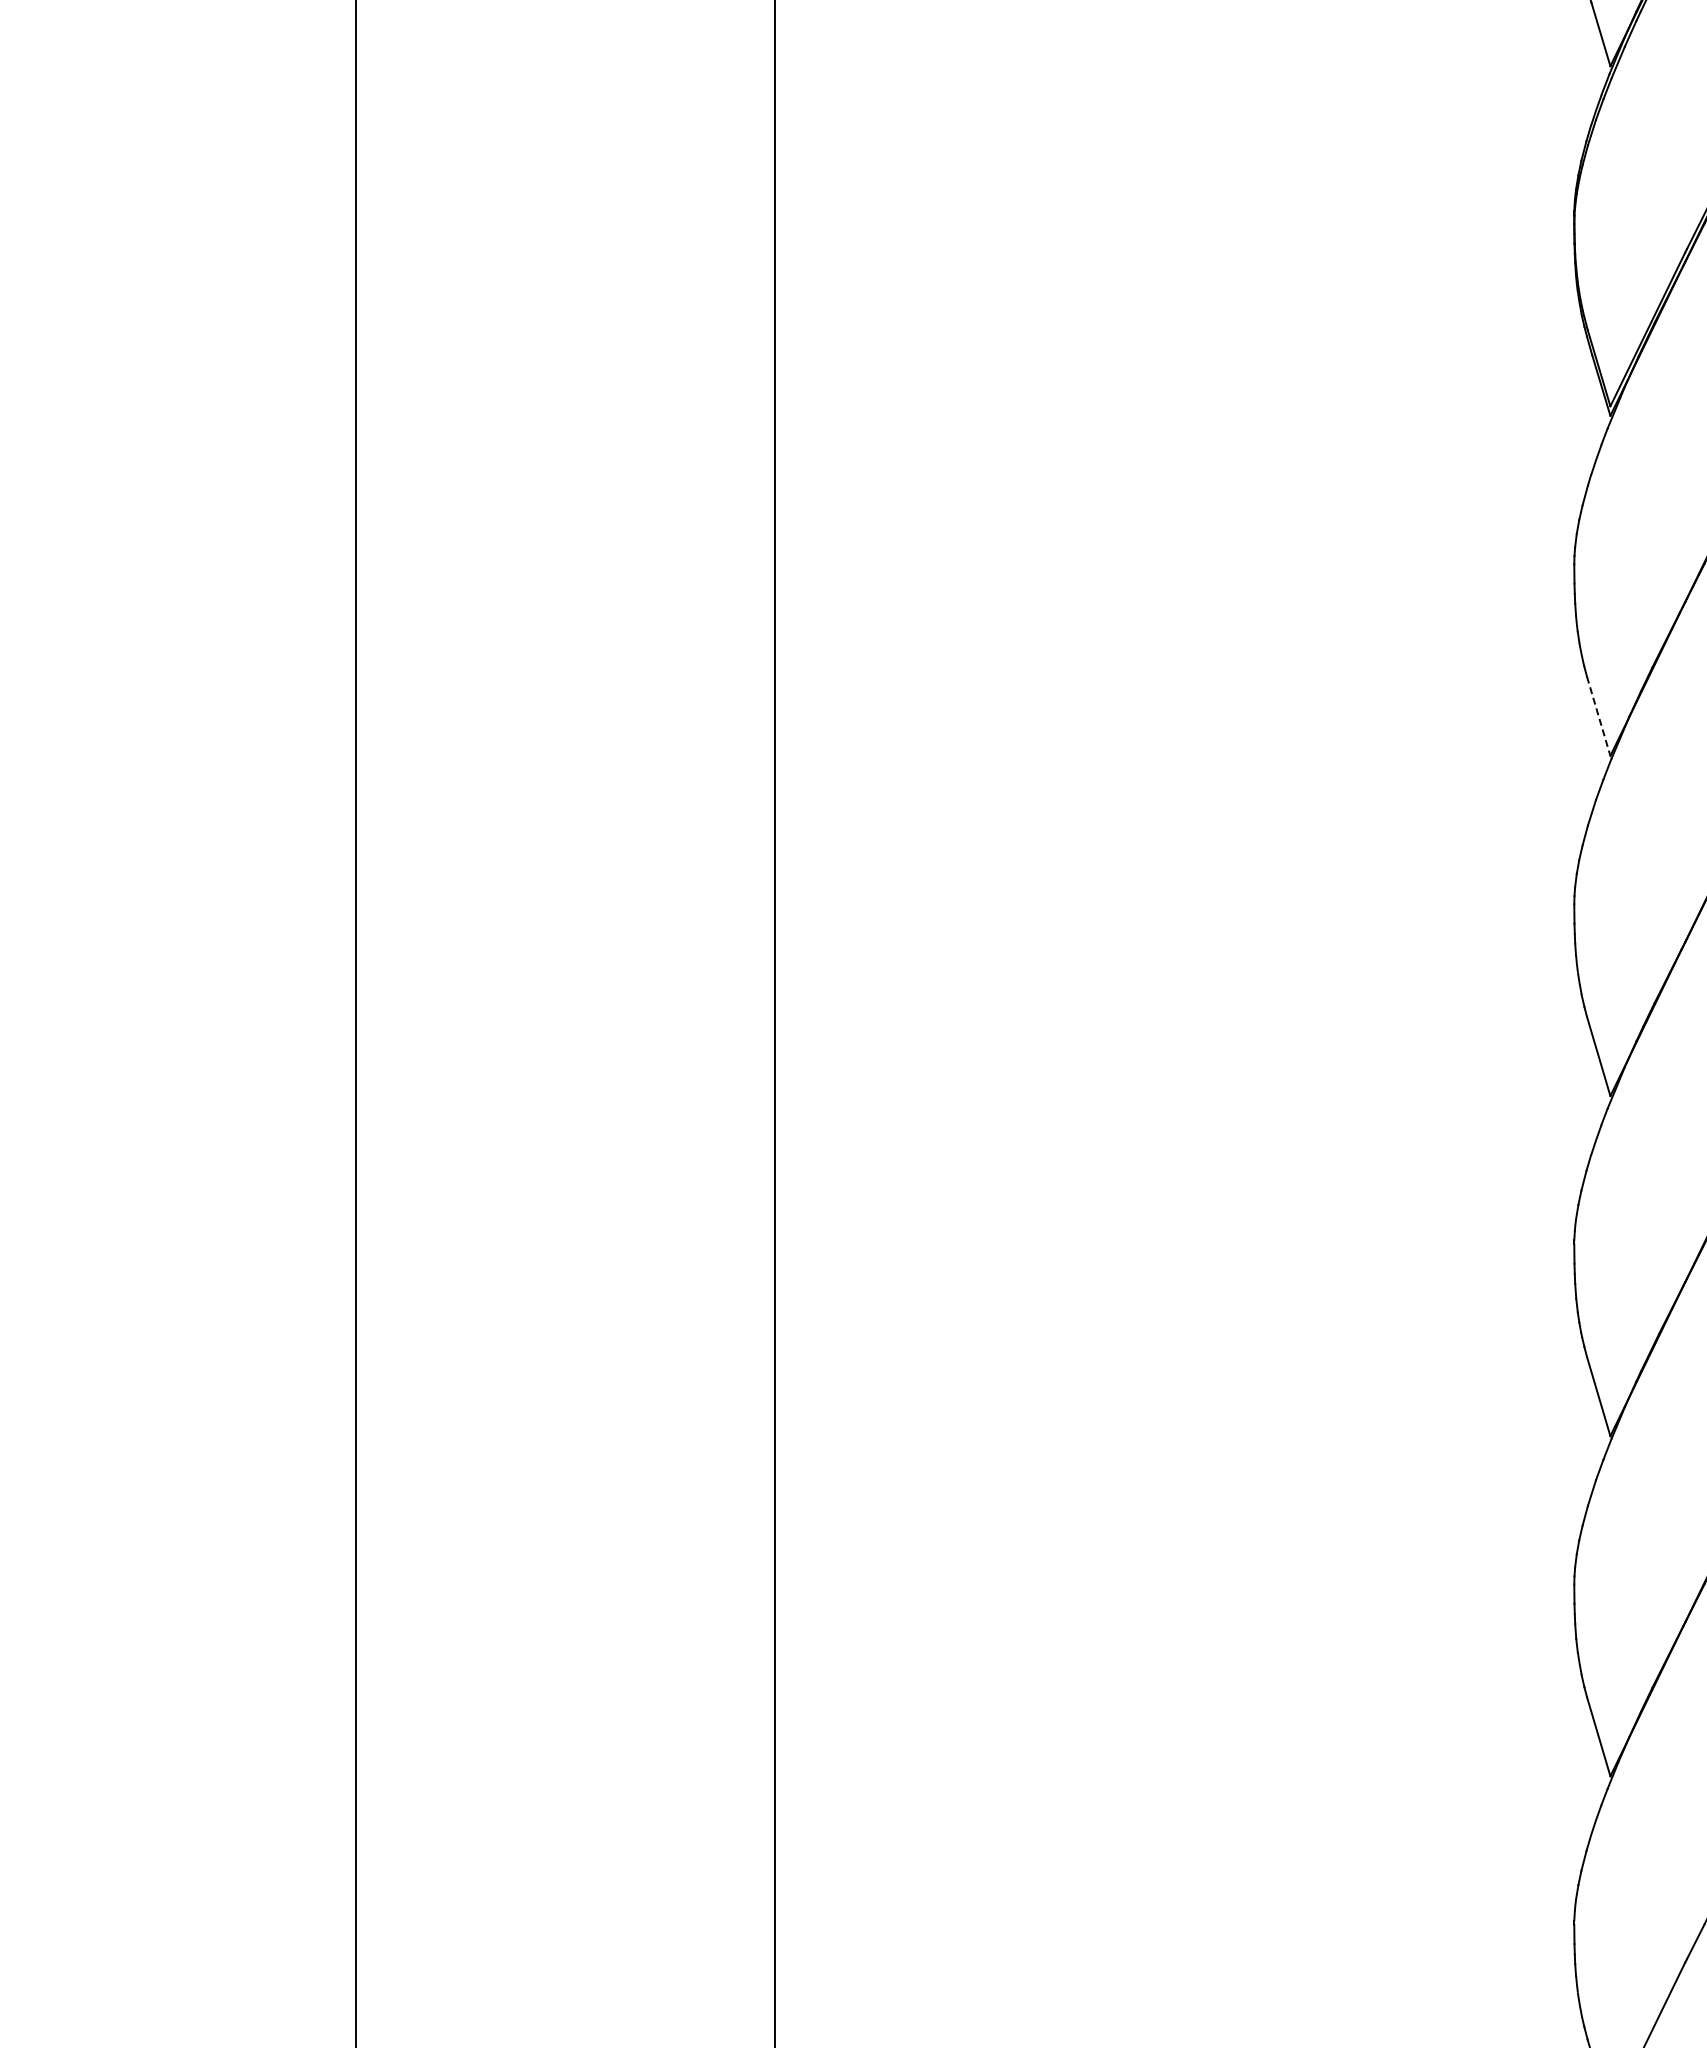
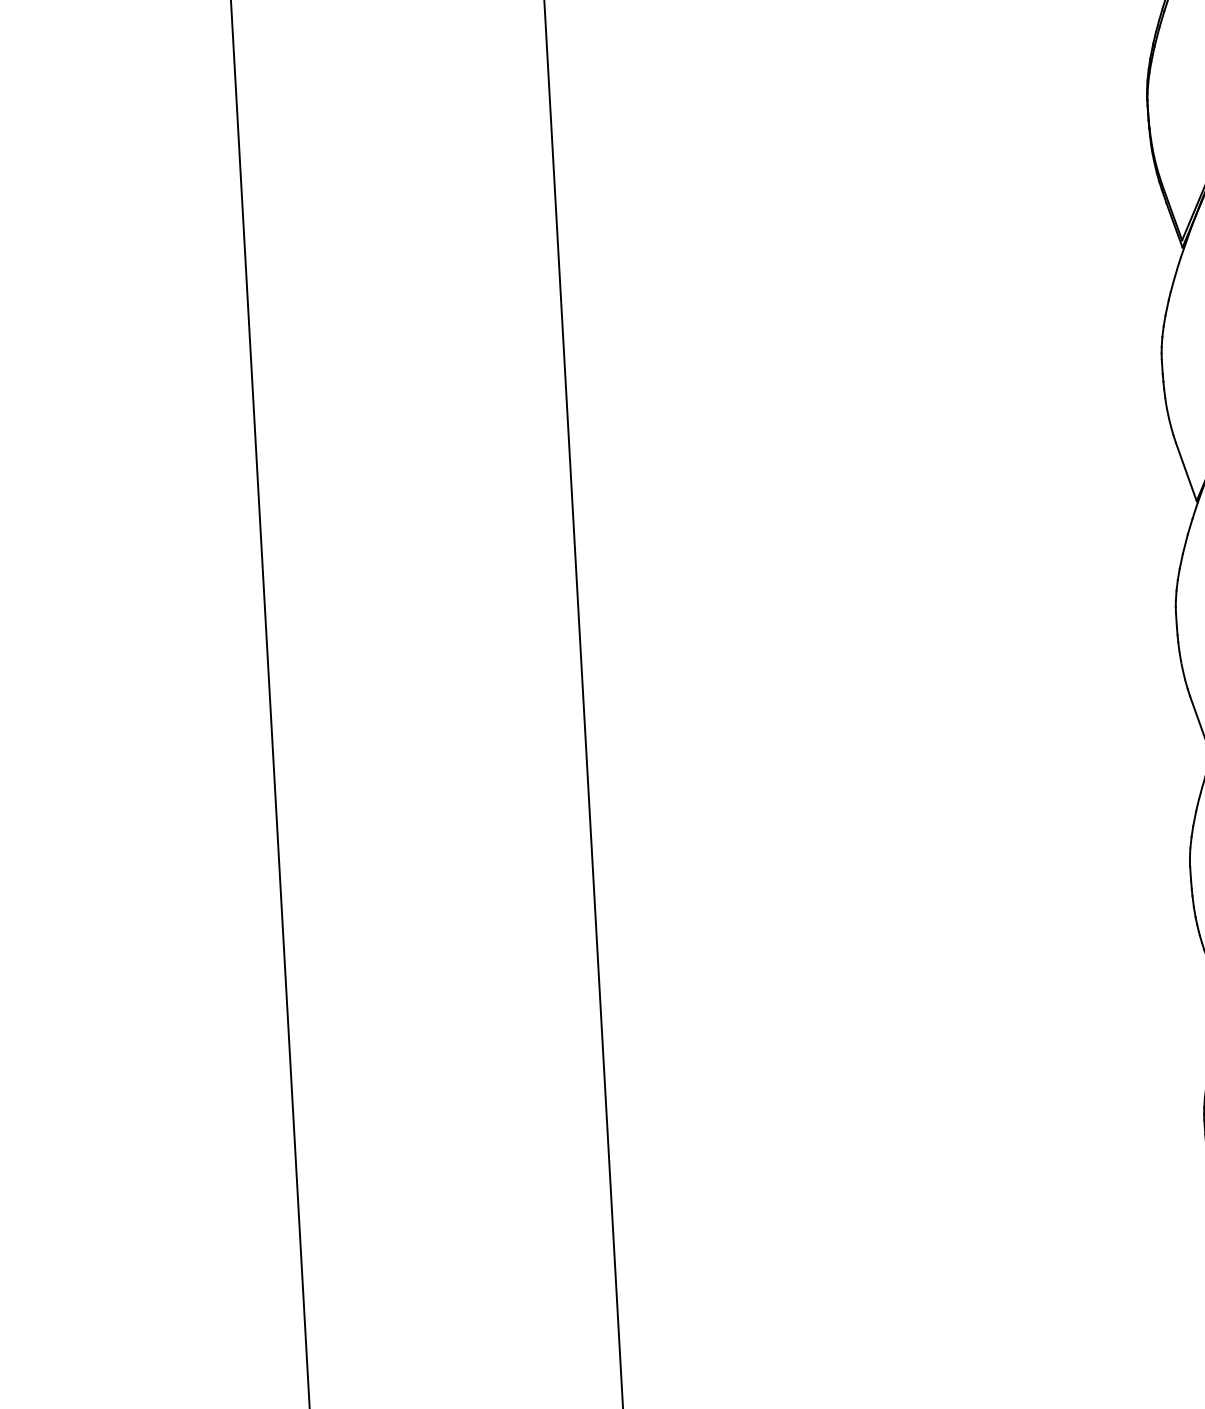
line: (1598, 716) -> (1186, 472), dashed -> solid

